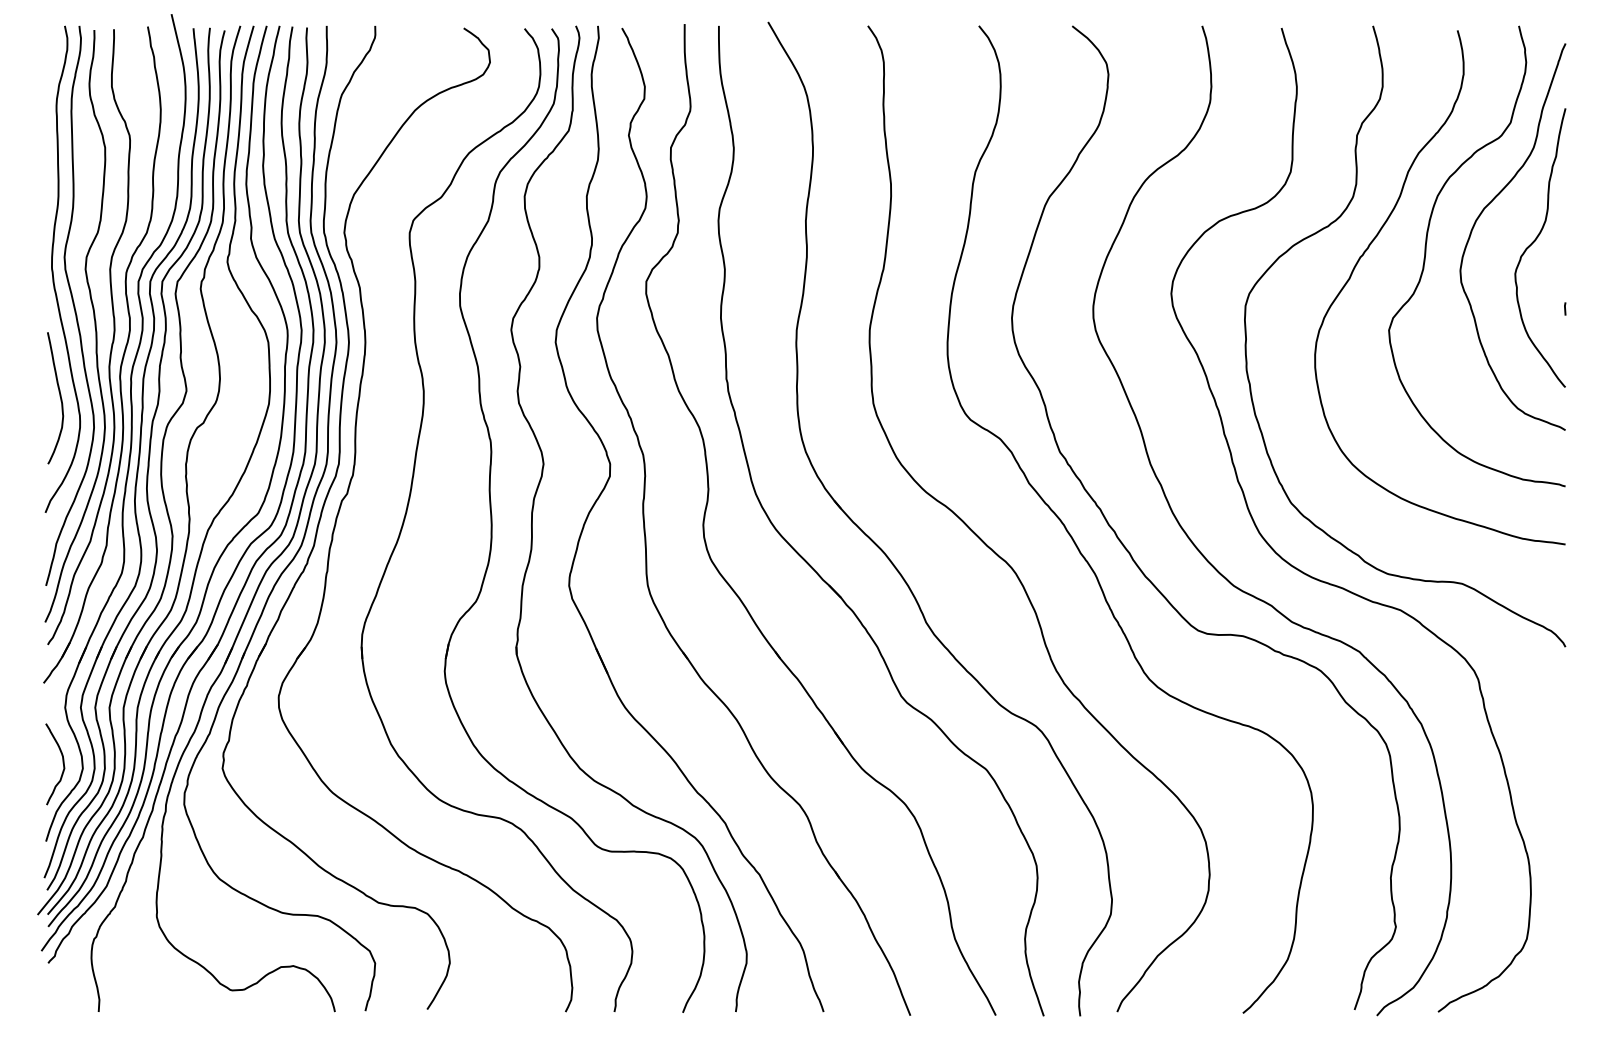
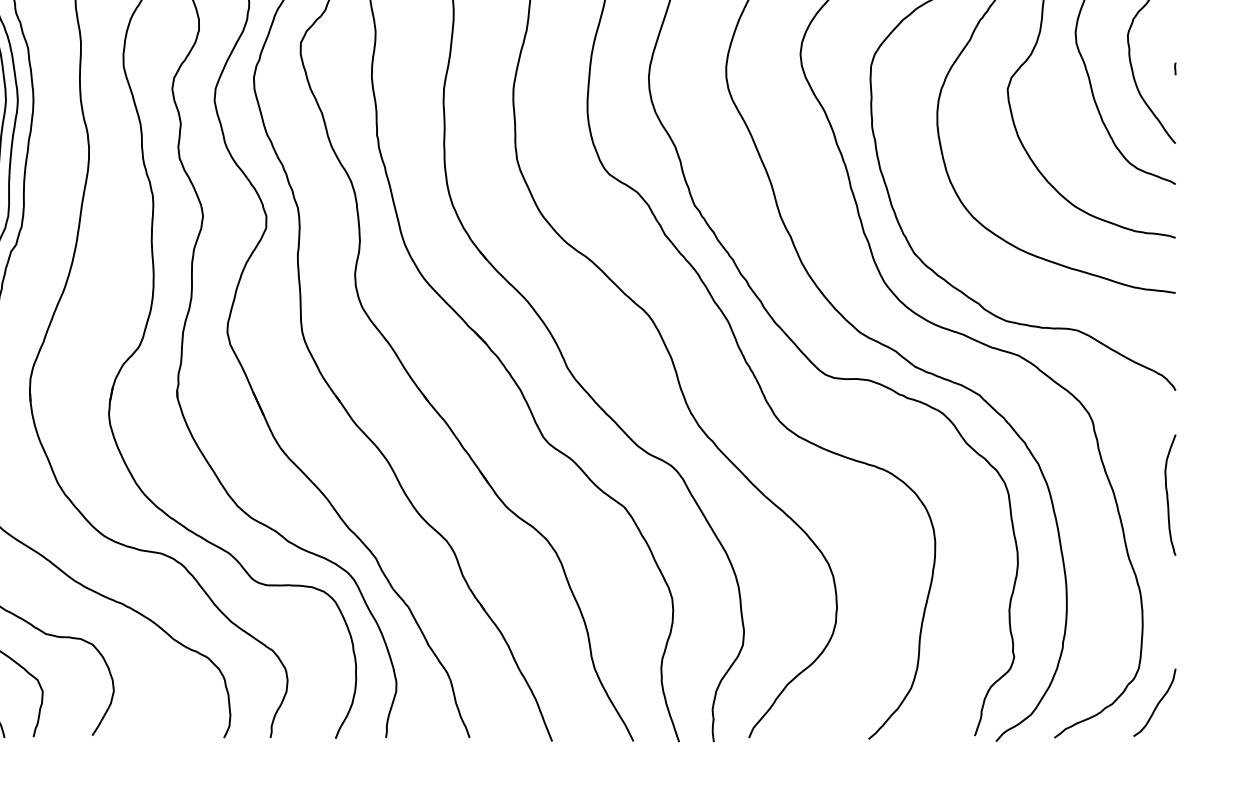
curve: (1557, 756) -> (1168, 494), added
curve: (1546, 975) -> (1157, 703), added

